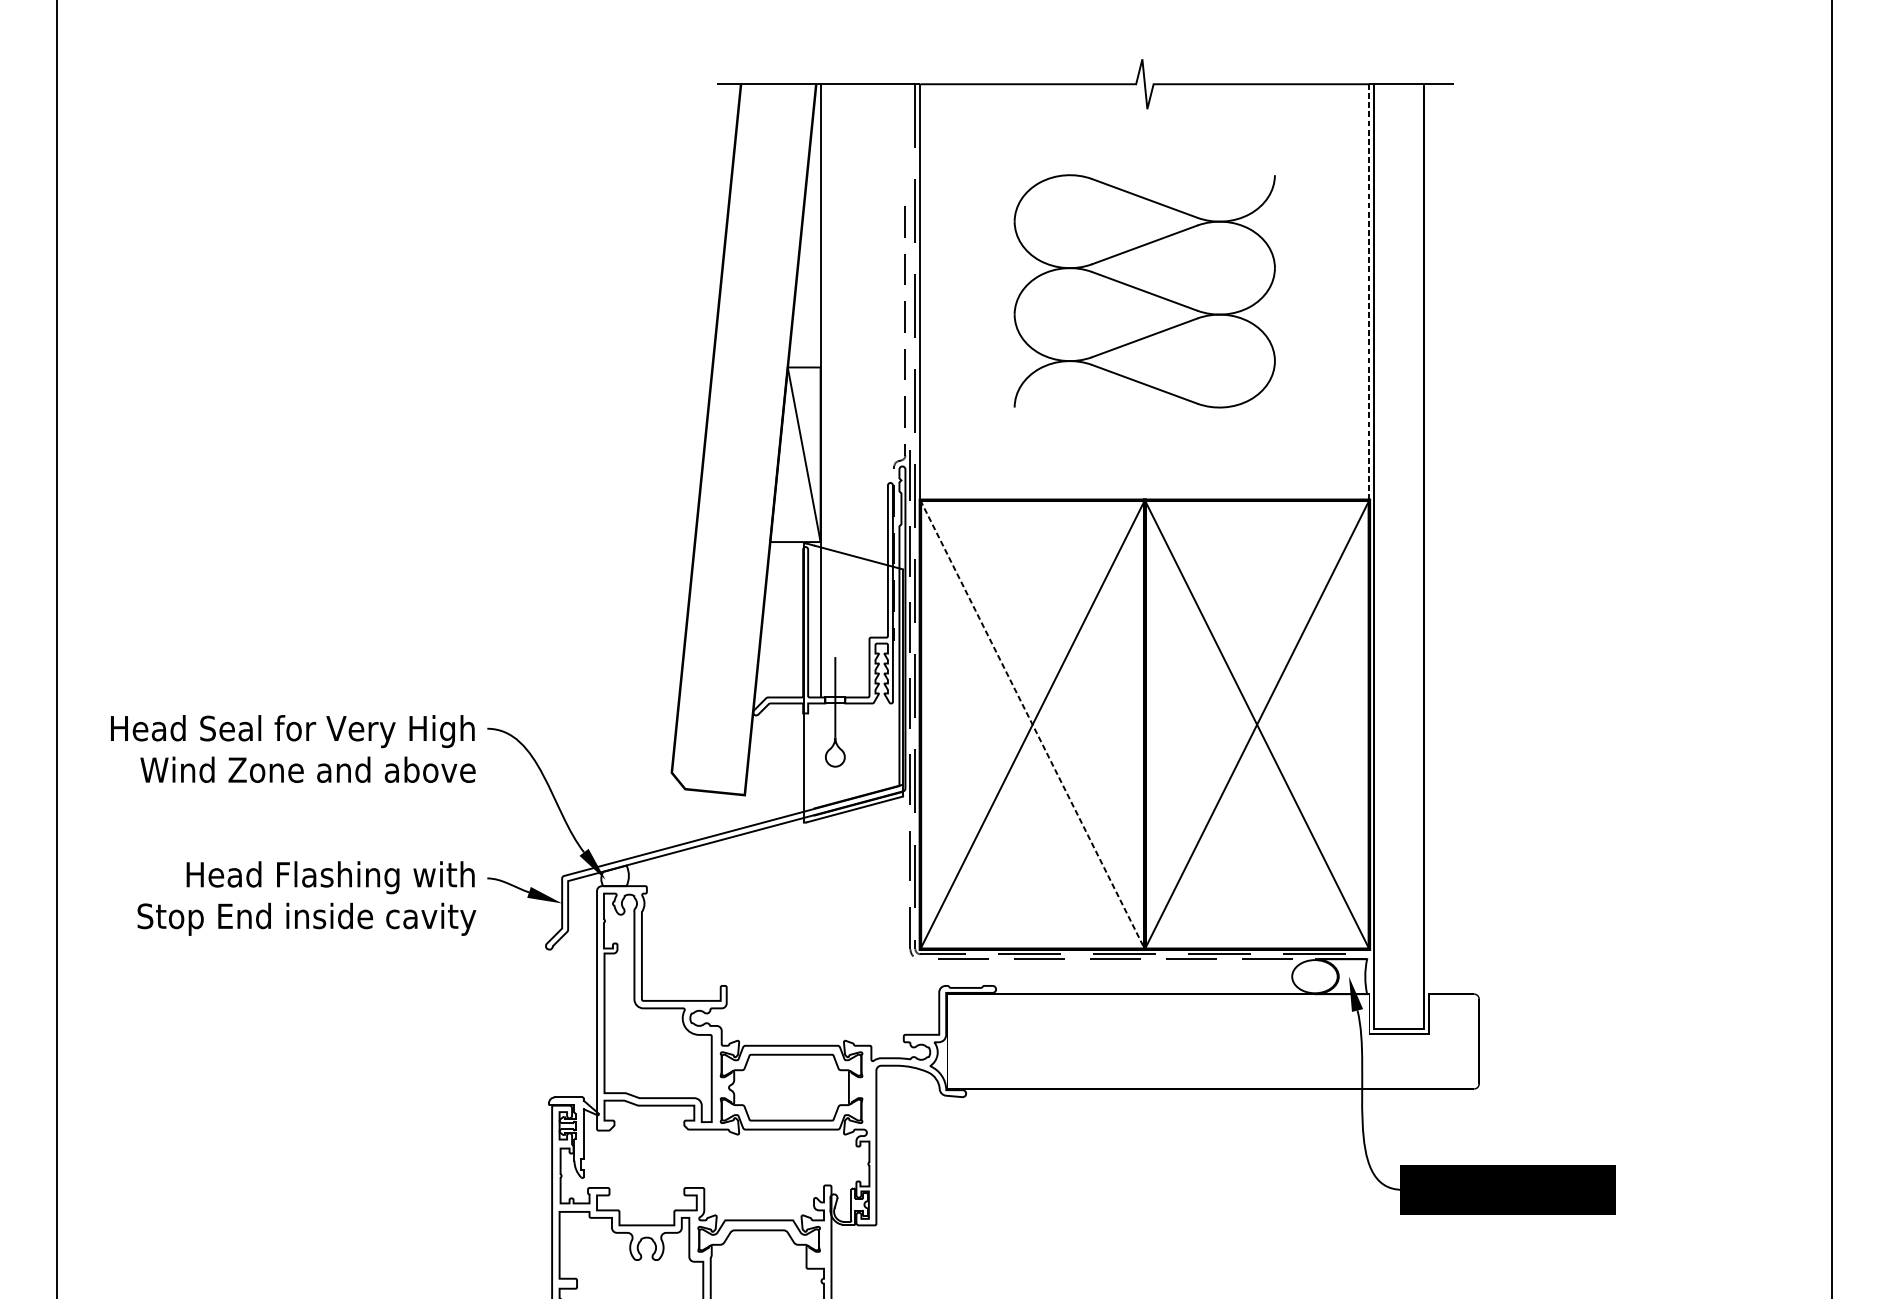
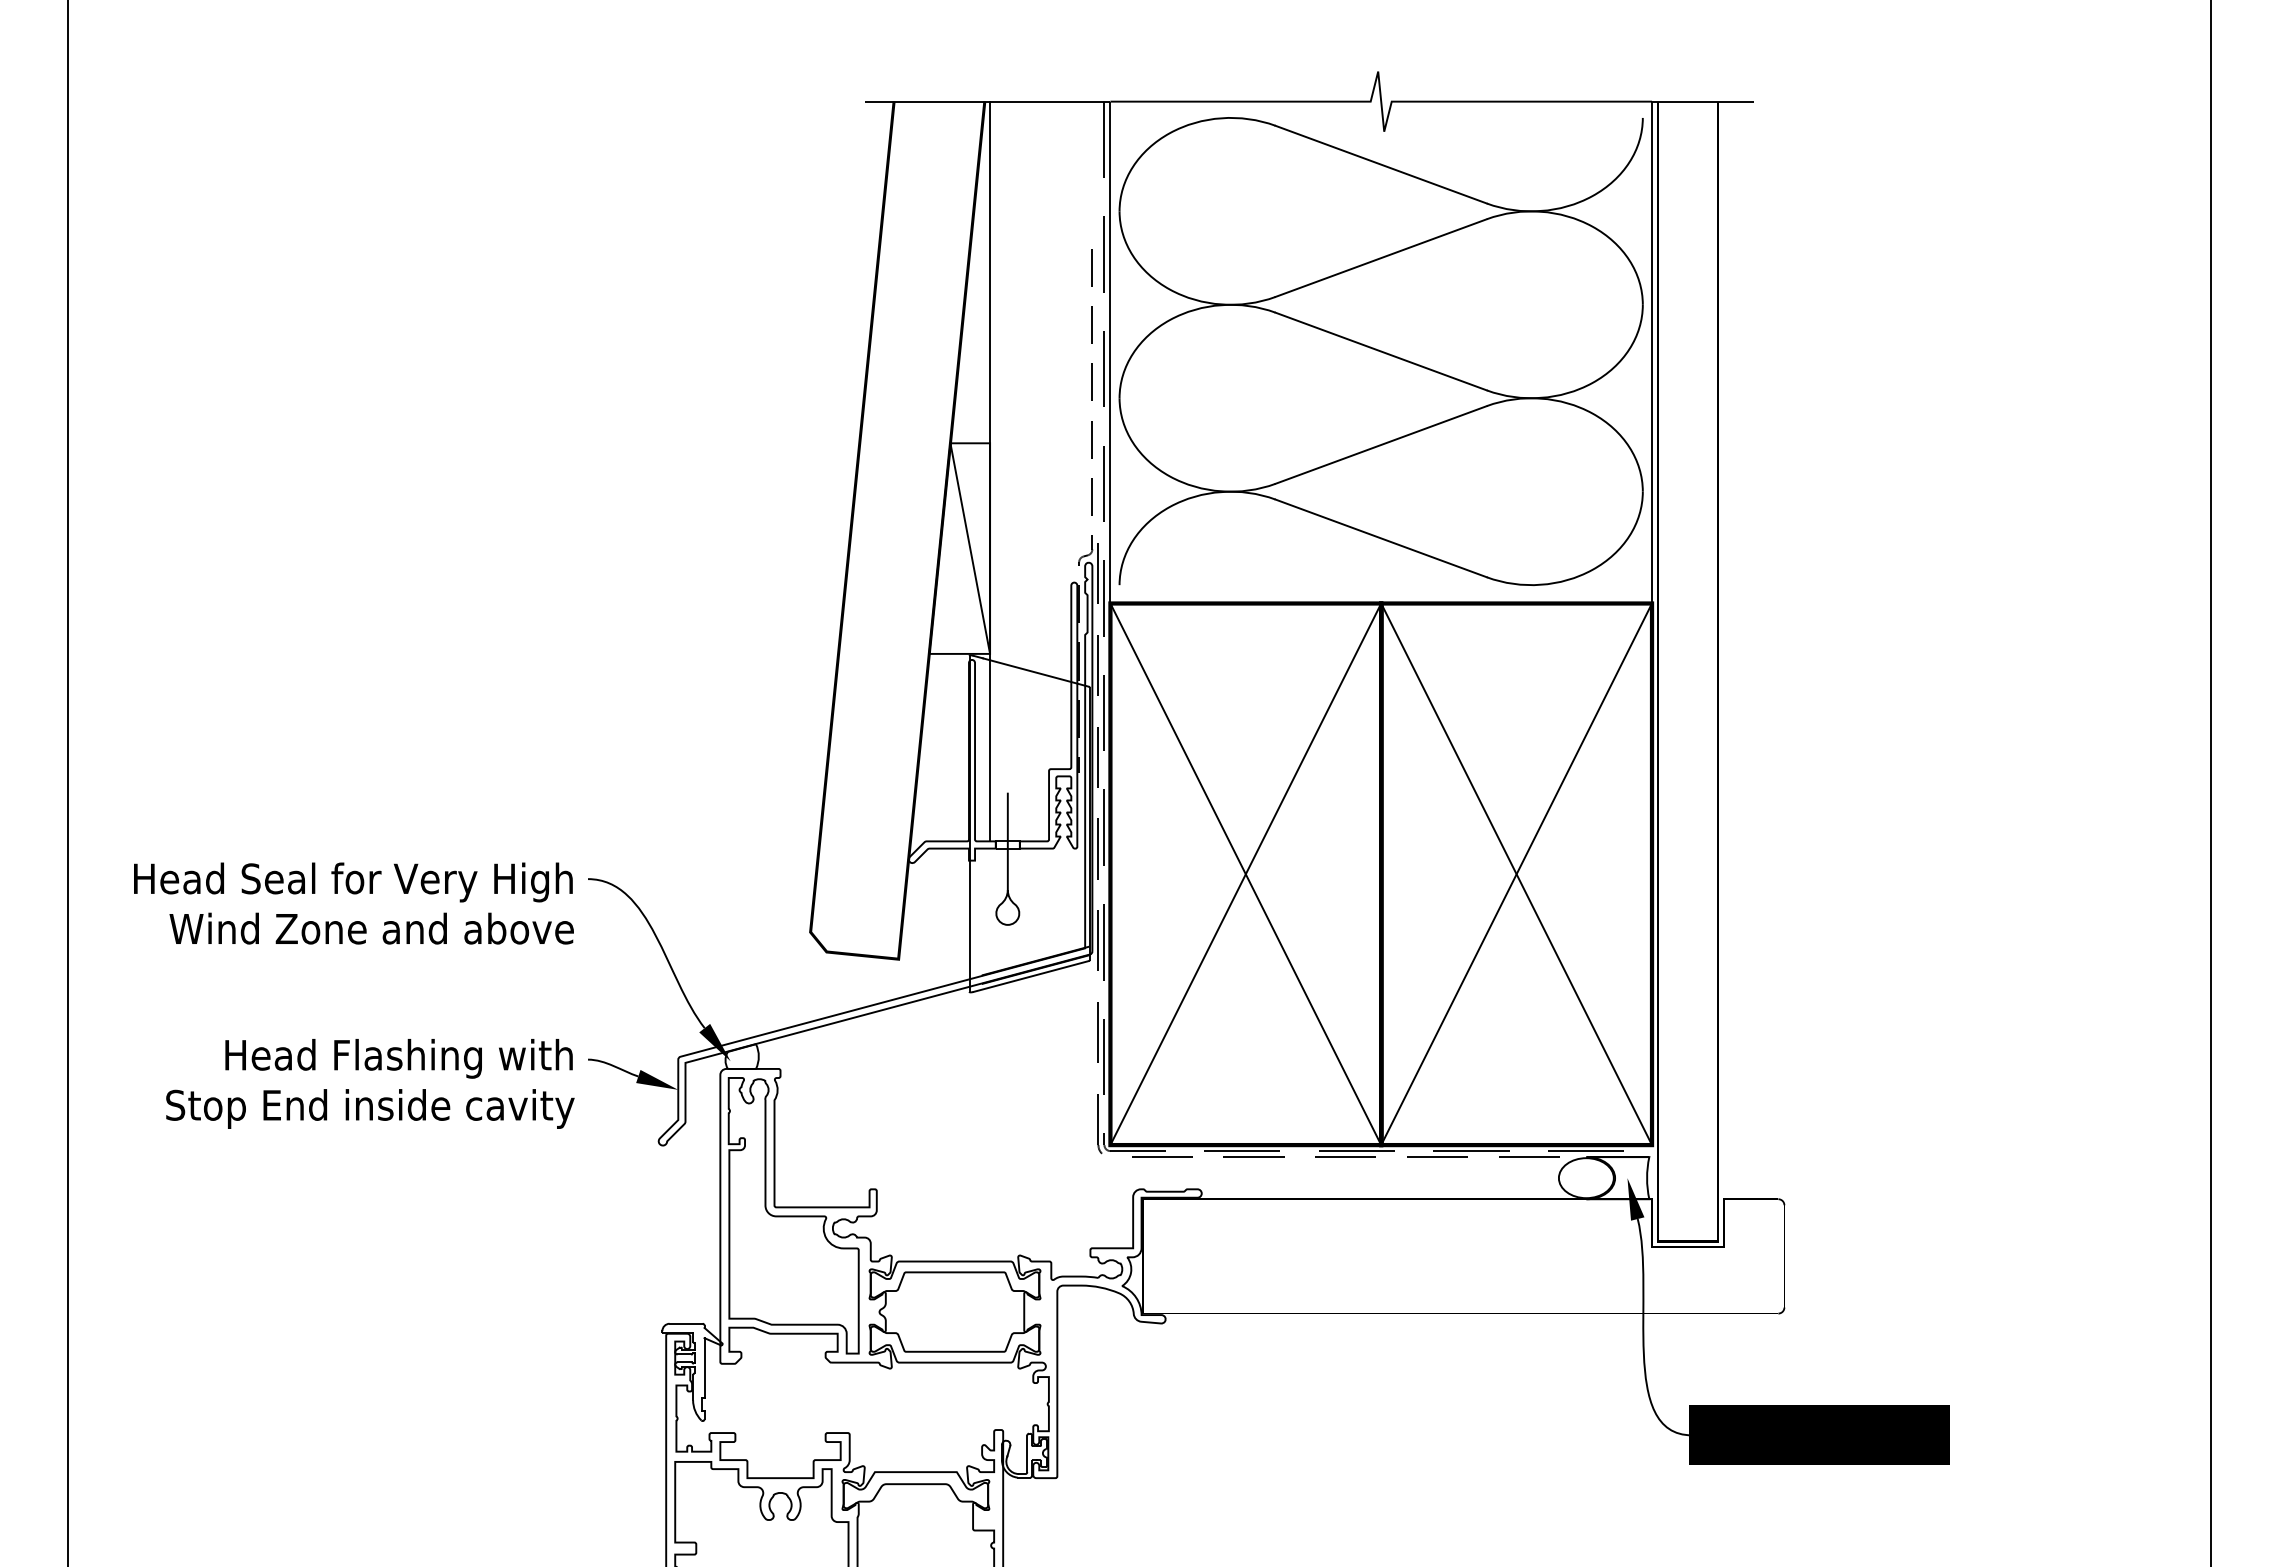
part: (1144, 291) -> (1380, 351), size x1.67
line: (1369, 292) -> (1652, 352), dashed -> solid
line: (1032, 724) -> (1245, 874), dashed -> solid

